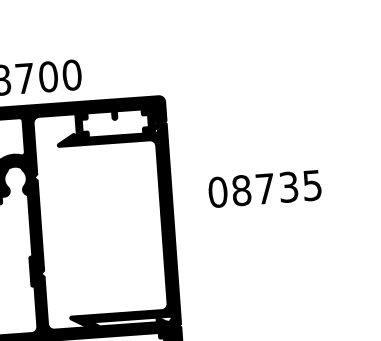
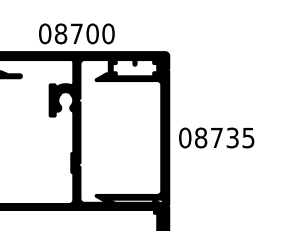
text: (264, 188) -> (216, 137), moved

